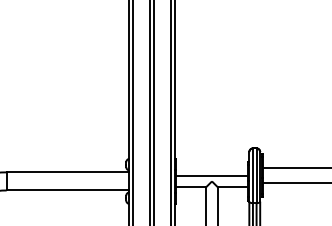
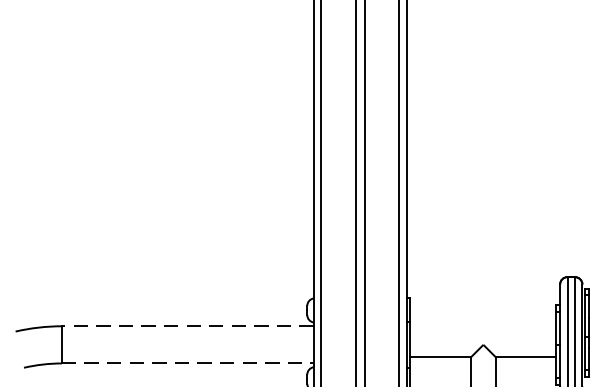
line: (67, 172) -> (186, 326), solid -> dashed
line: (211, 175) -> (482, 332), removed
line: (68, 190) -> (188, 363), solid -> dashed

